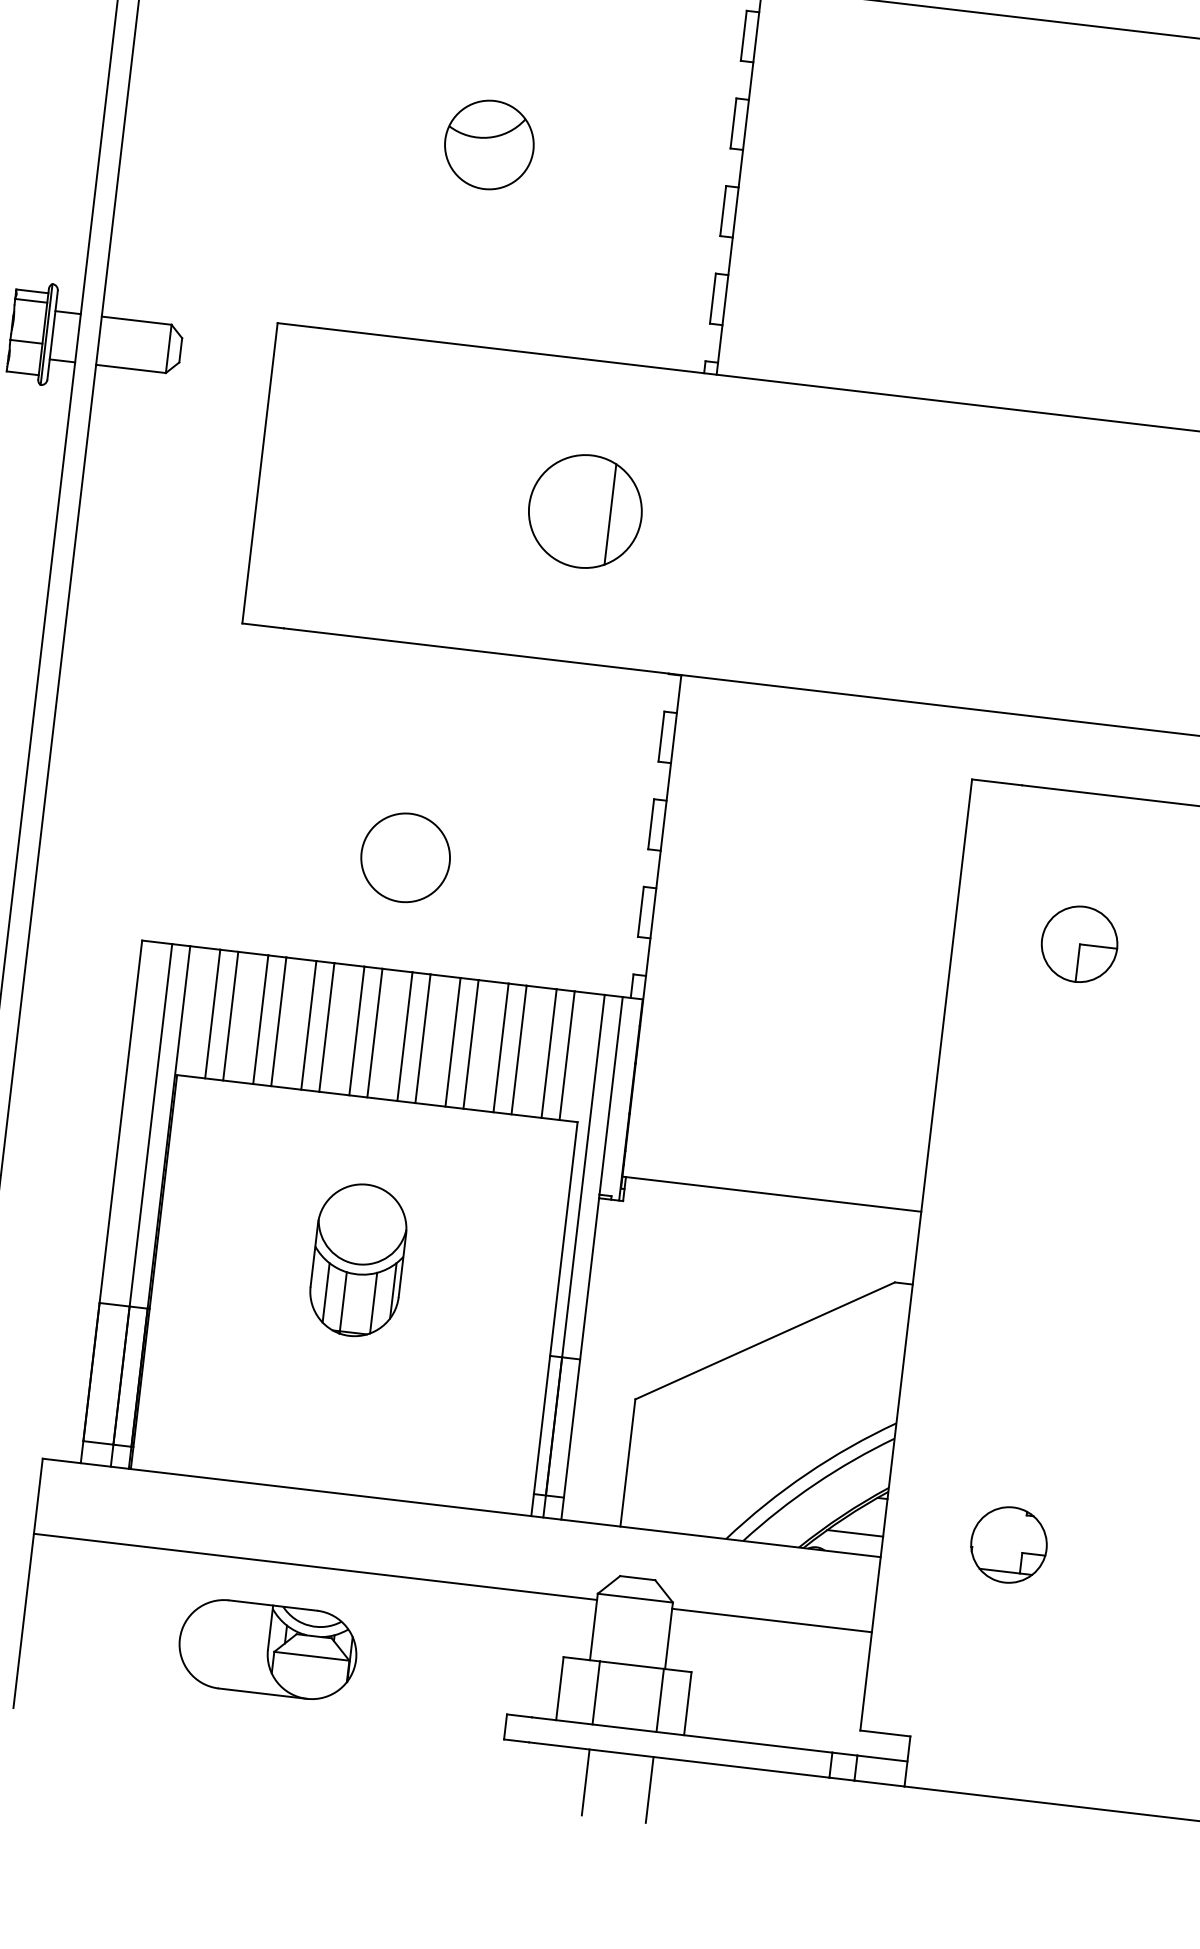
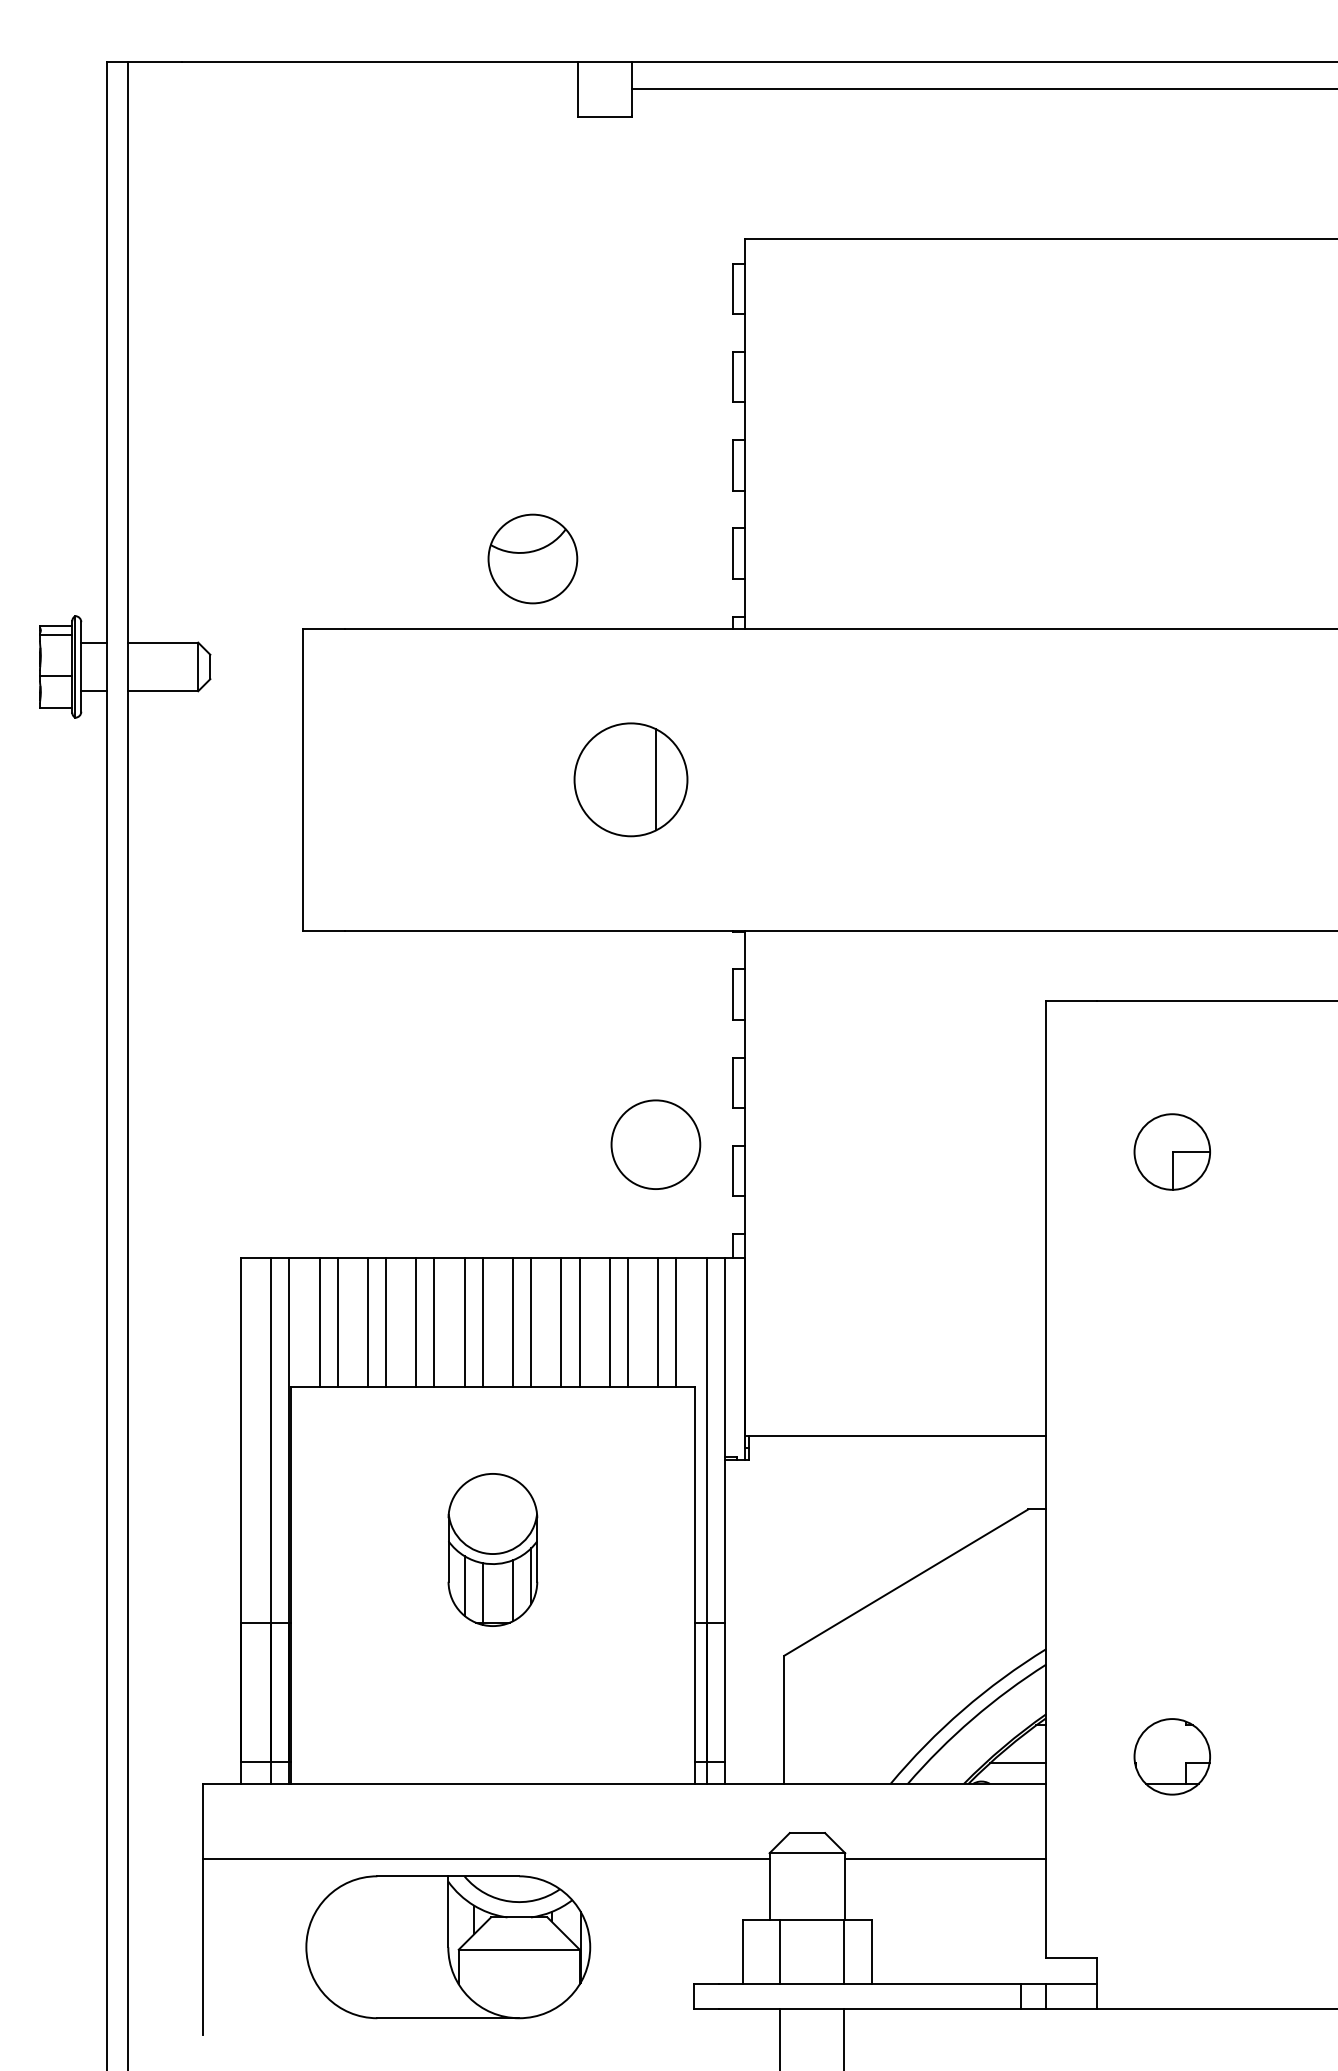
part: (489, 144) -> (532, 558), moved
circle: (405, 857) -> (655, 1144), moved
part: (268, 1648) -> (448, 1946), size x1.6

